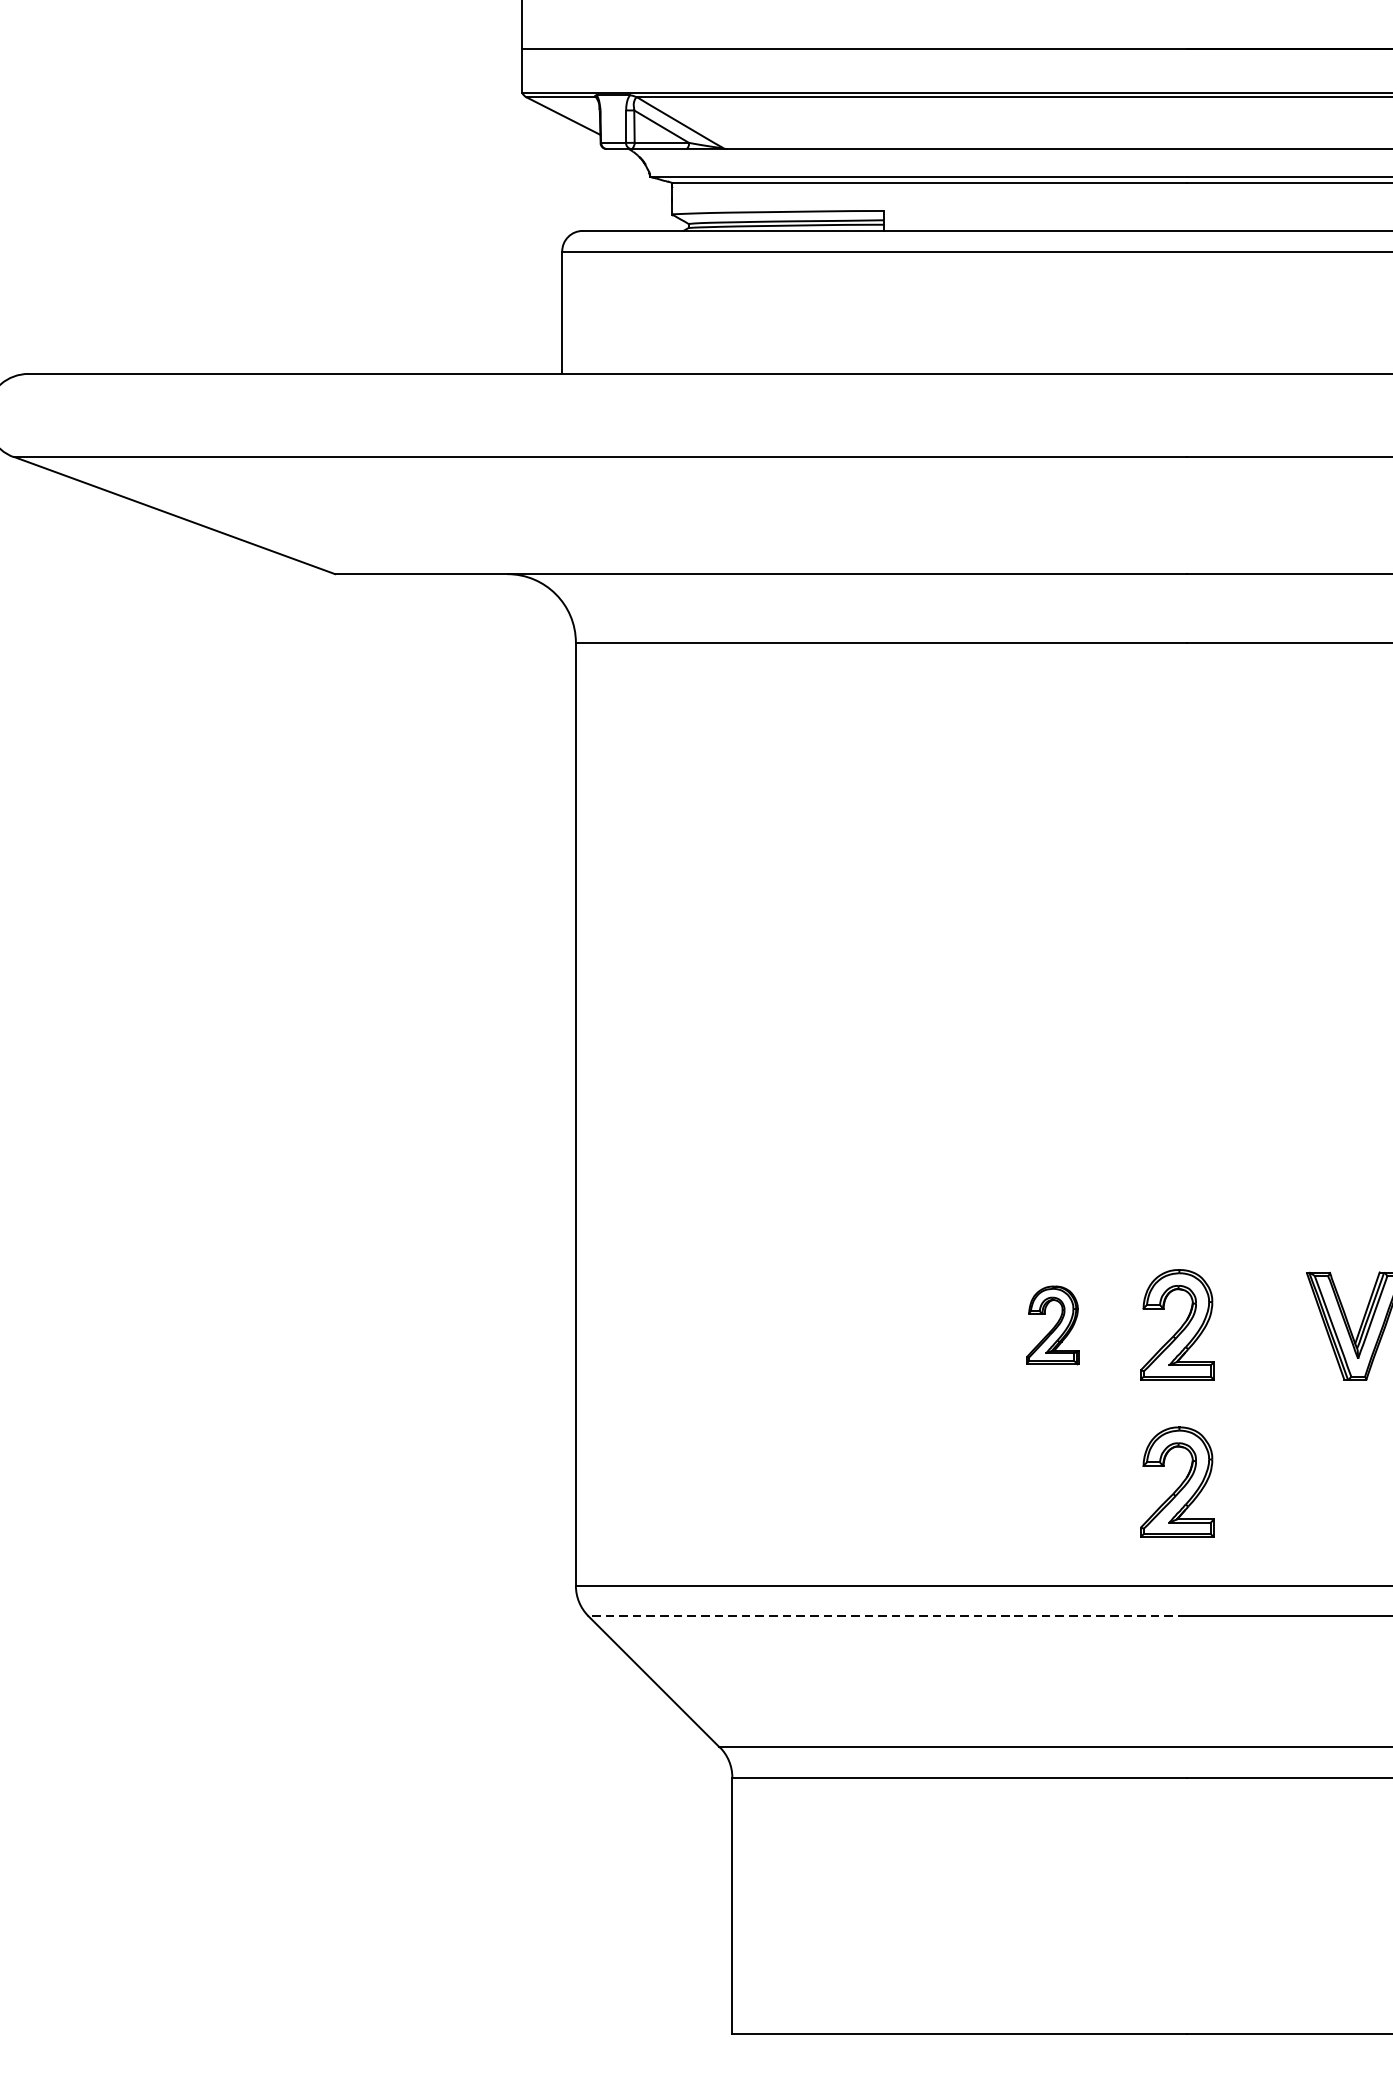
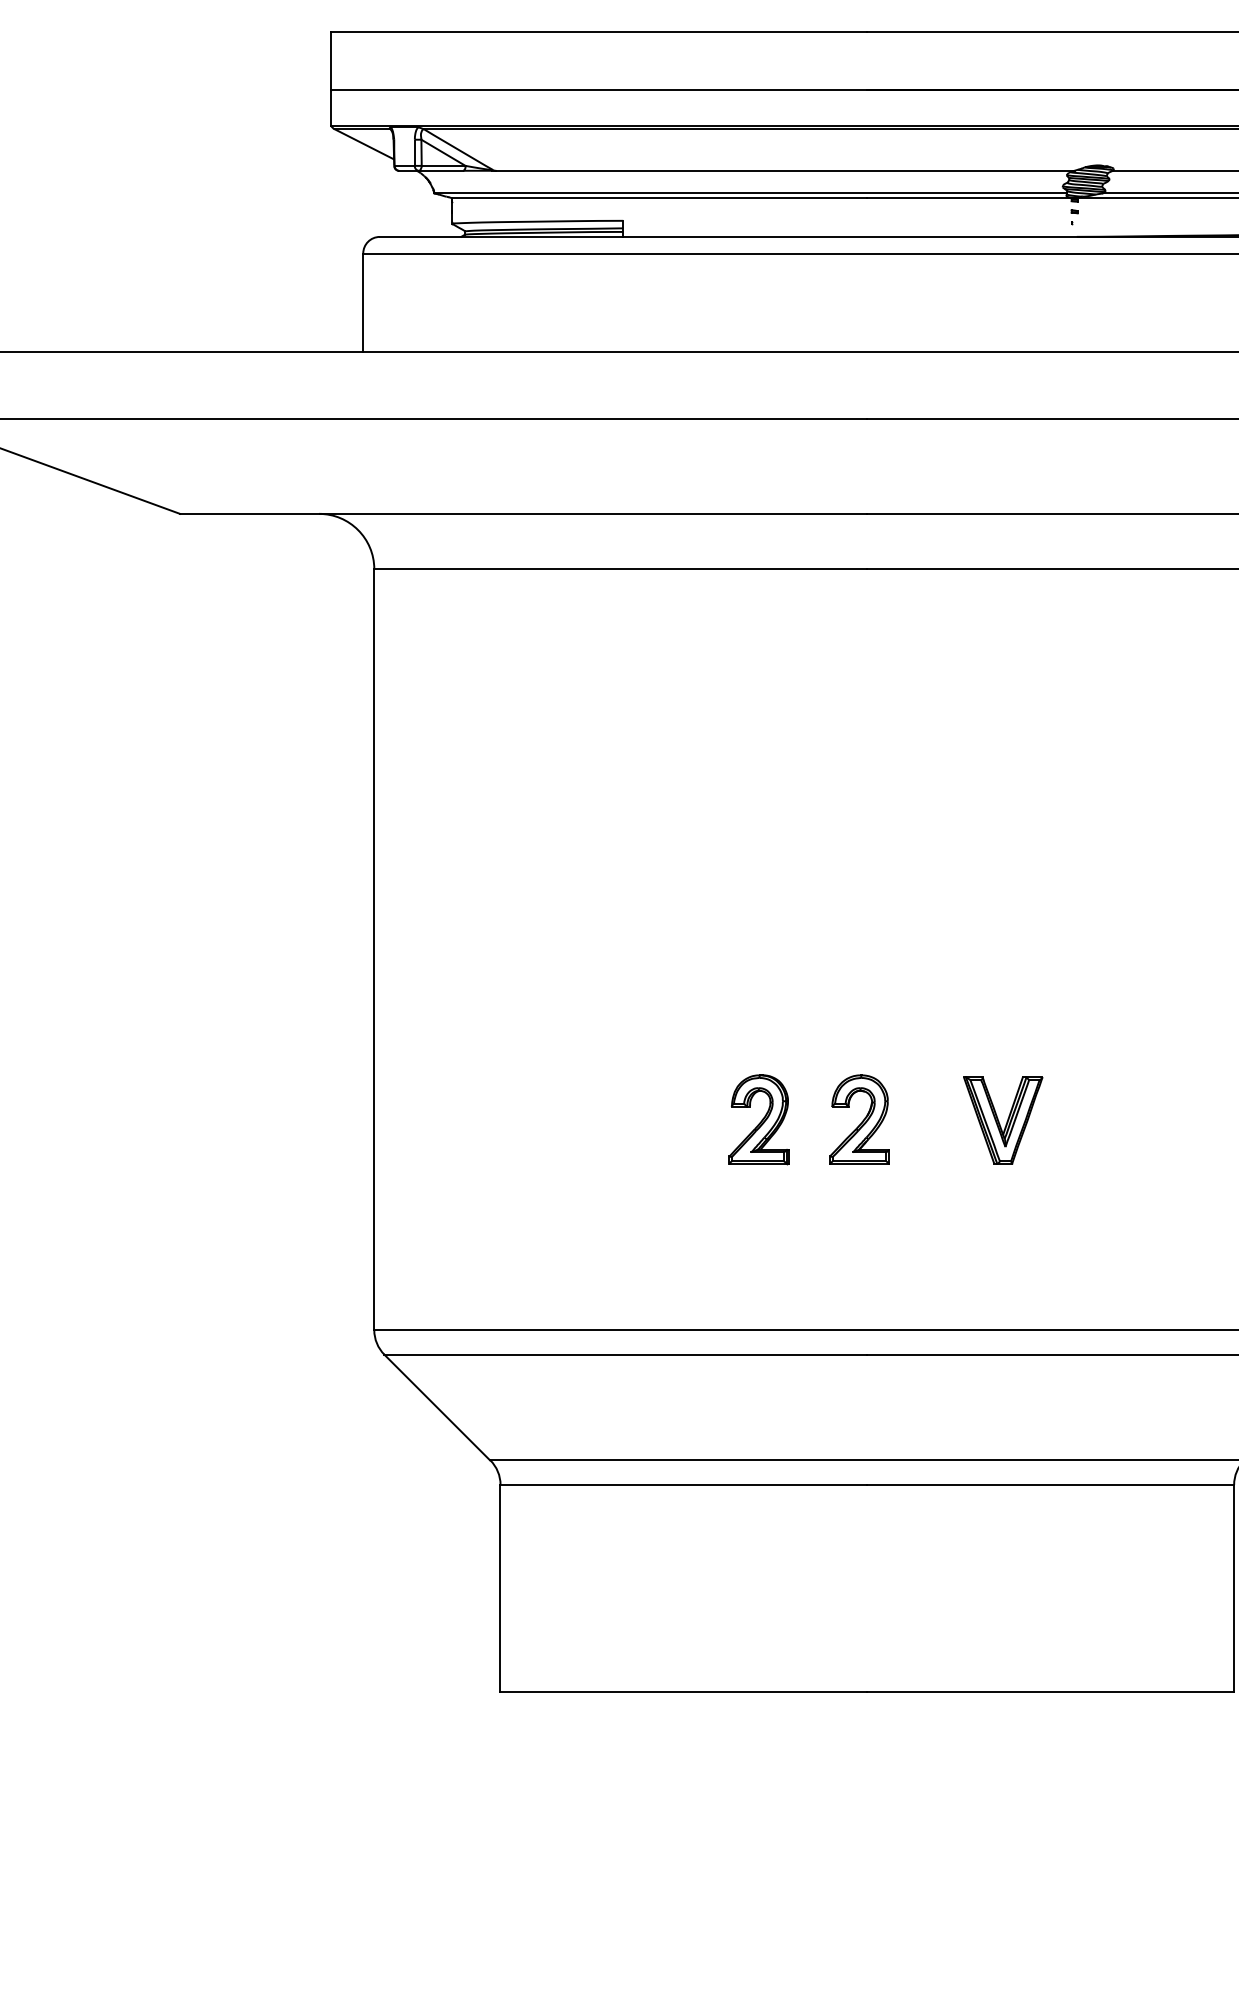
part: (1052, 1324) -> (758, 1119), size x1.43
part: (1177, 1482) -> (859, 1246), removed
line: (887, 1615) -> (625, 1354), dashed -> solid

